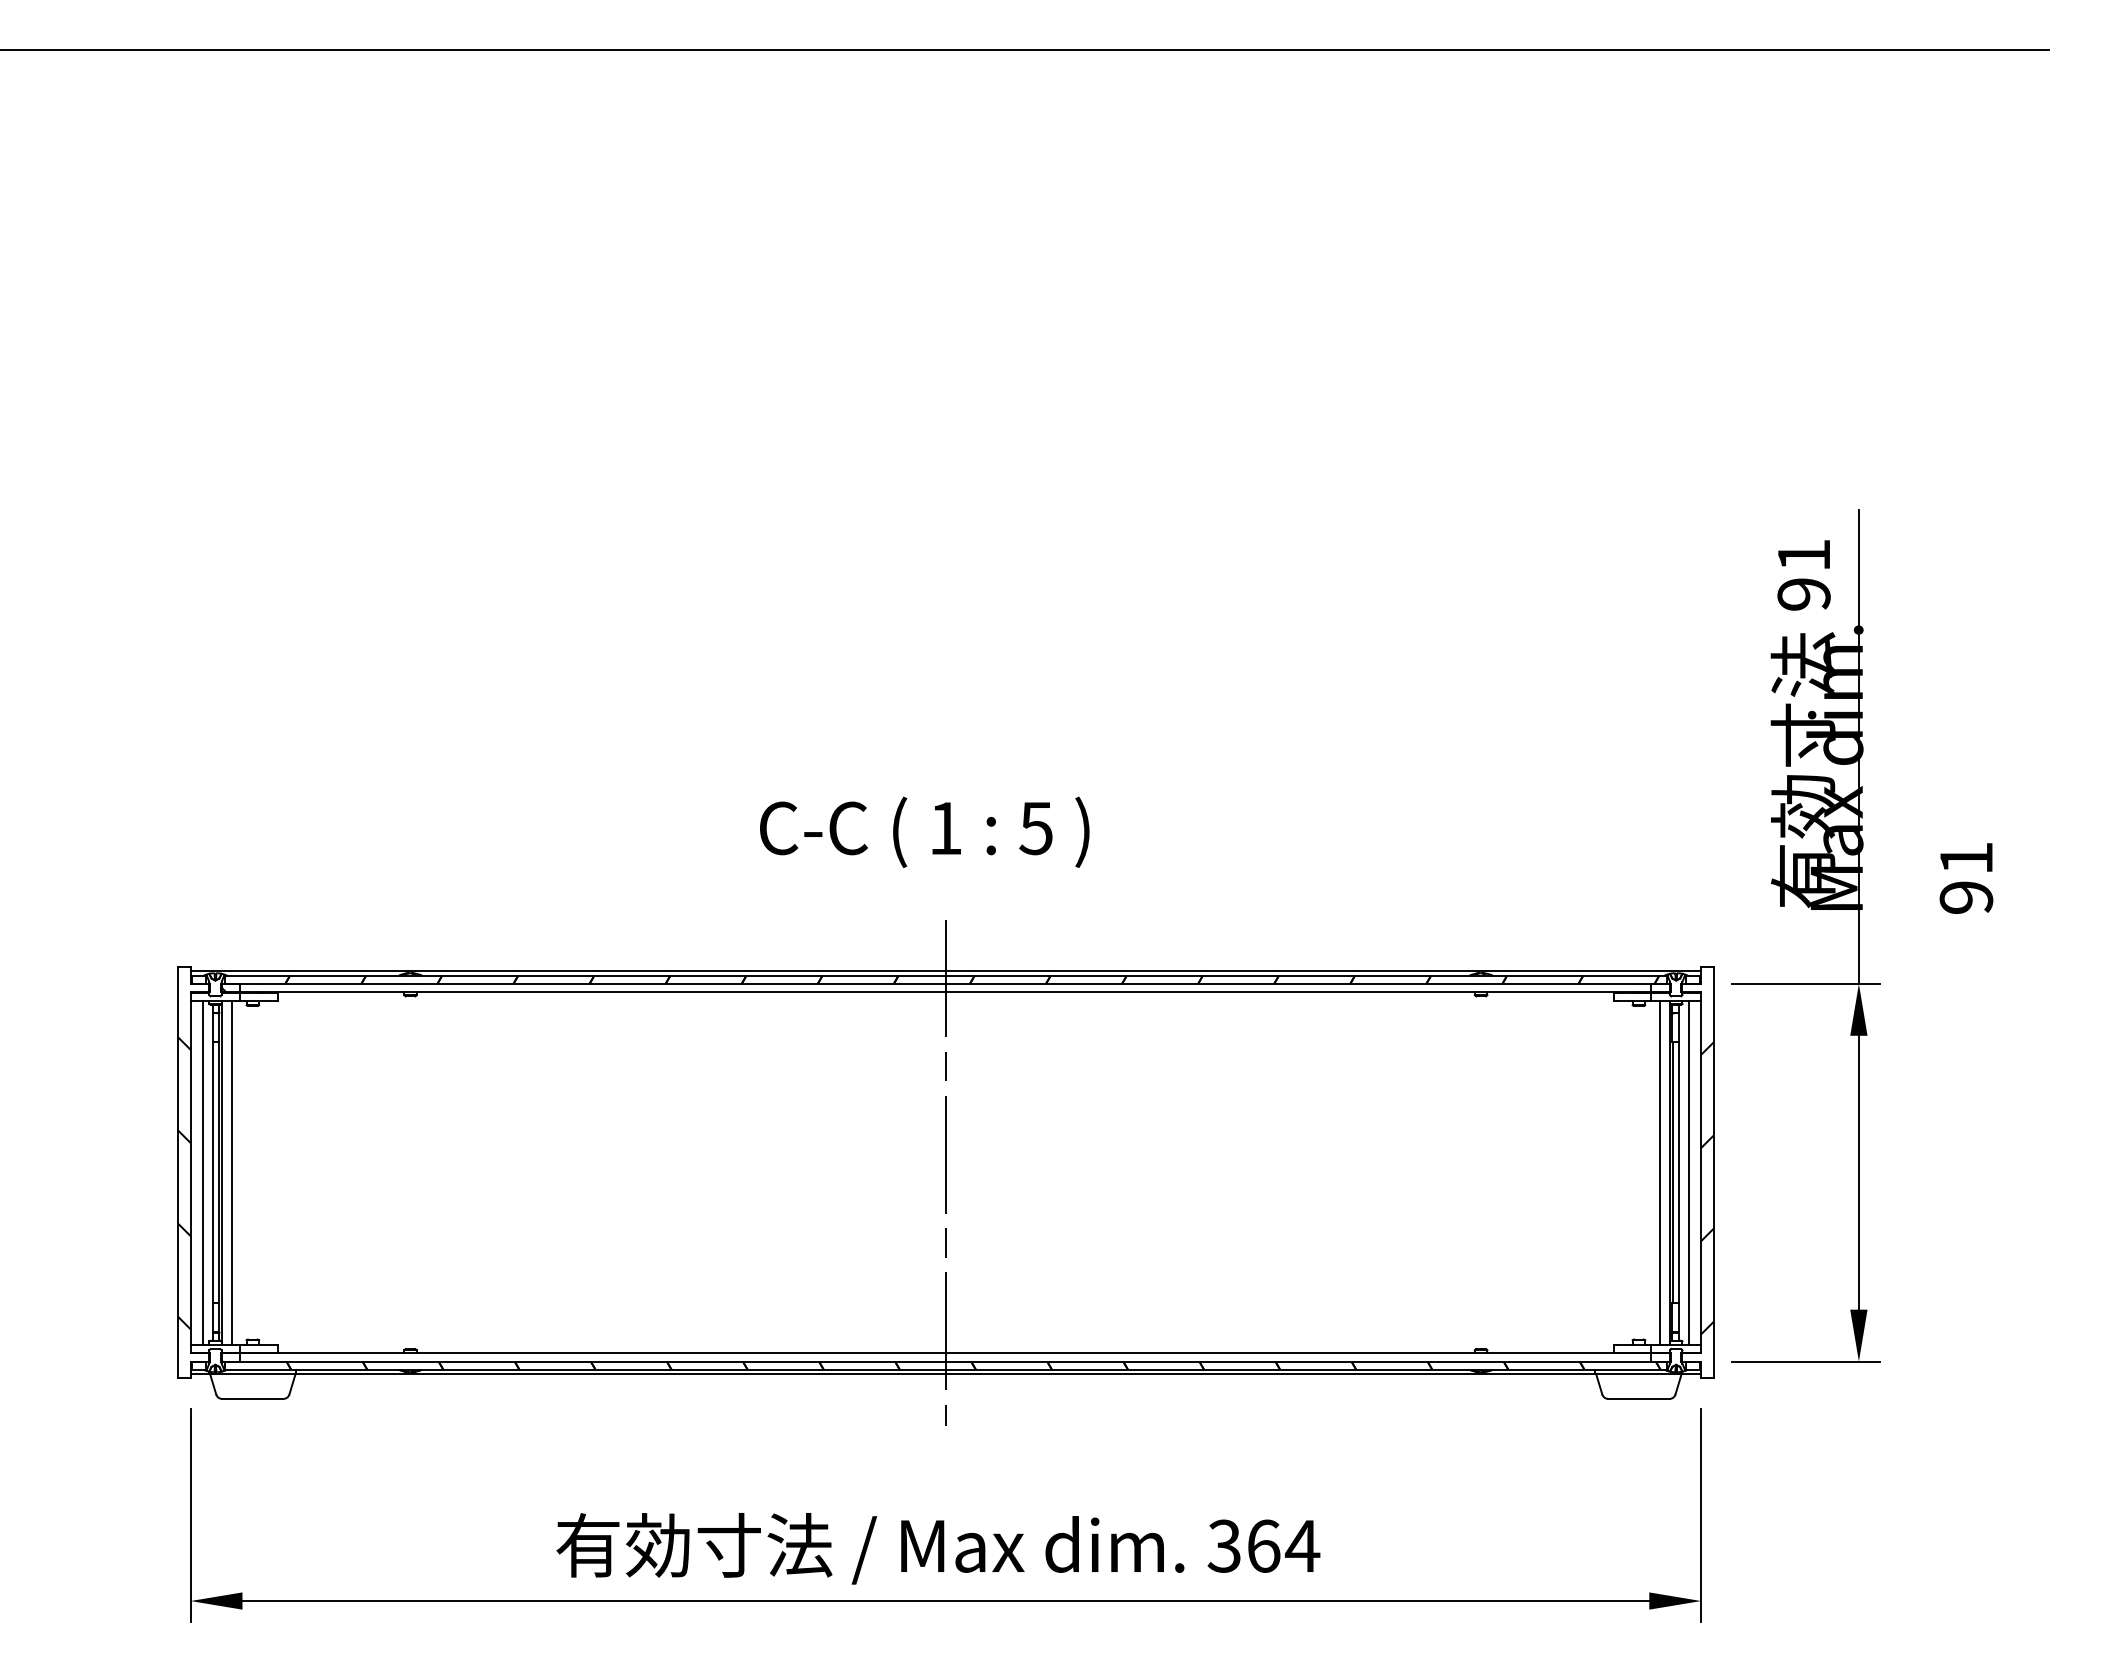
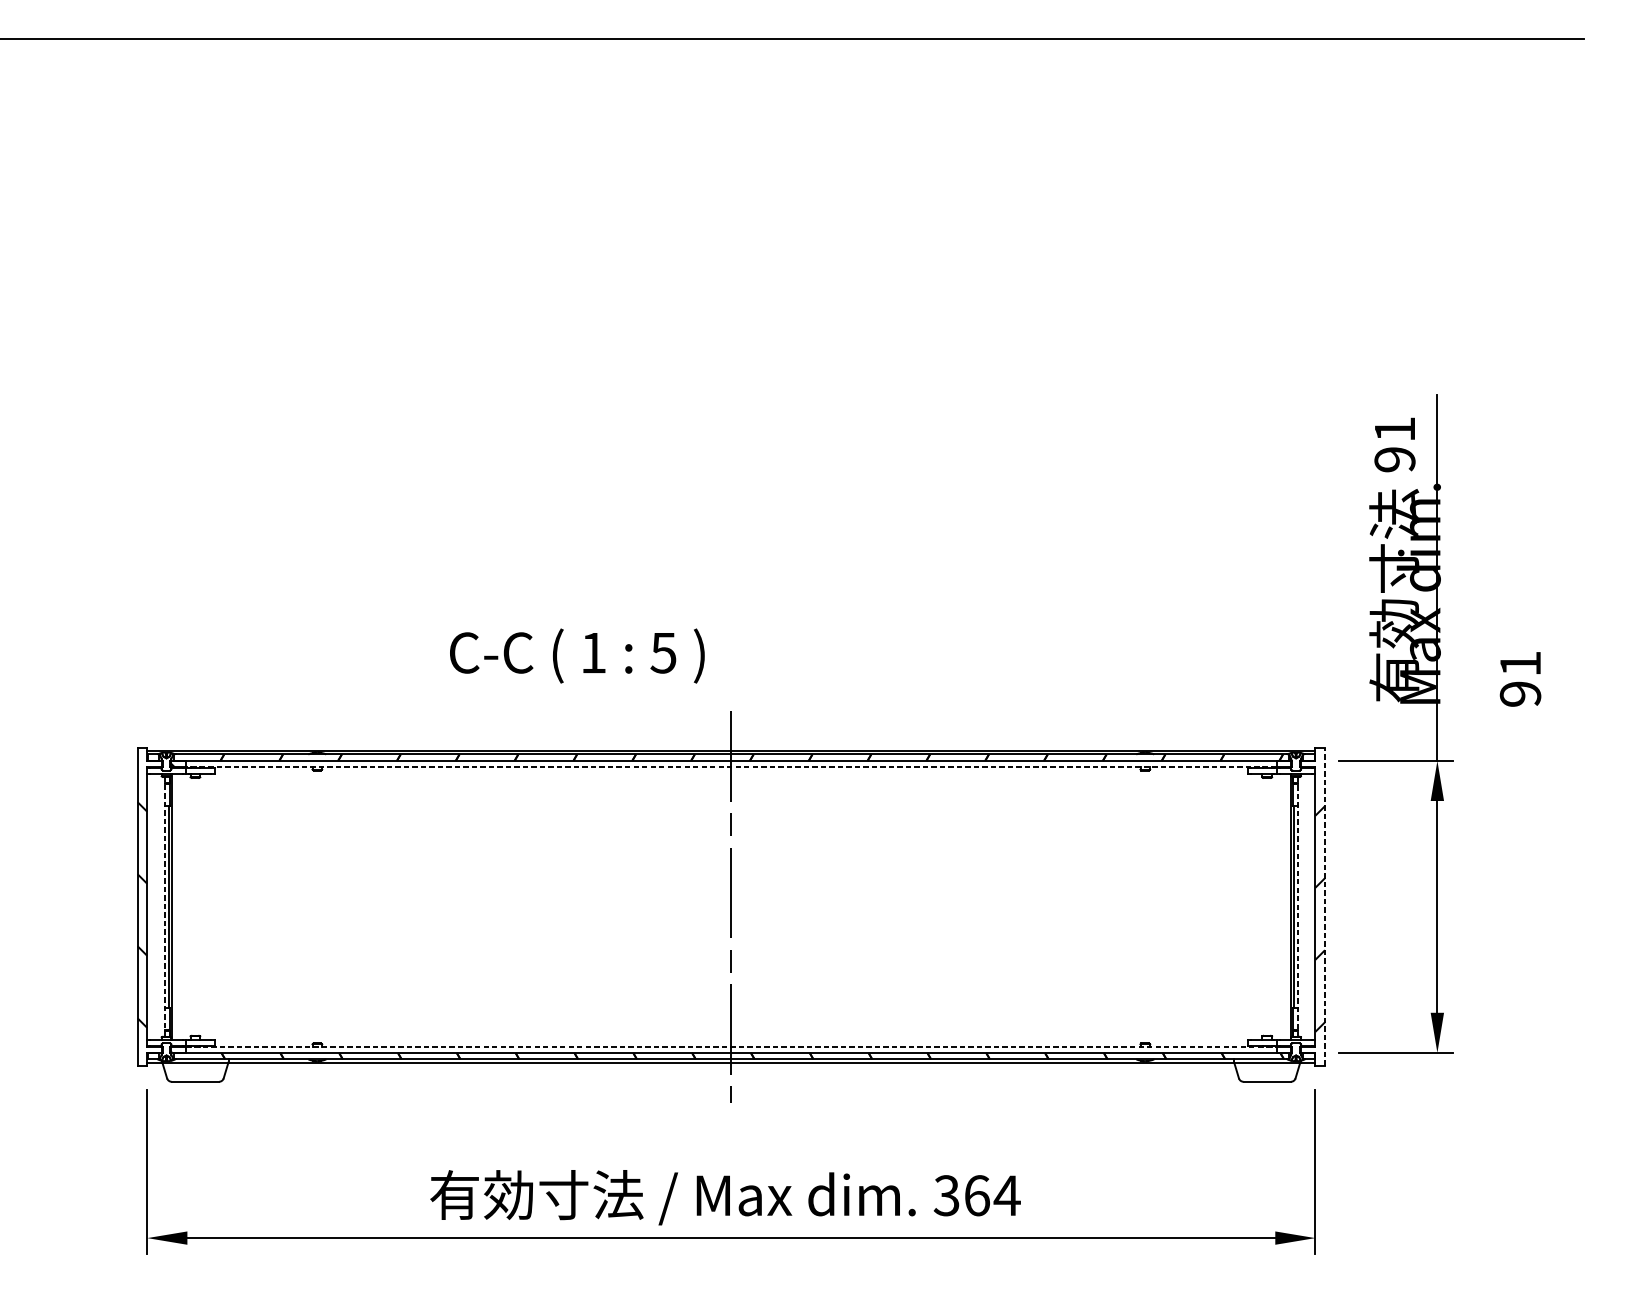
text: (924, 831) -> (577, 655), moved
line: (945, 992) -> (731, 767), solid -> dashed
line: (203, 1172) -> (157, 906), removed
line: (213, 1172) -> (164, 906), solid -> dashed
line: (232, 1172) -> (179, 906), removed
line: (1659, 1172) -> (1283, 906), removed
line: (1688, 1172) -> (1305, 906), removed
line: (1713, 1172) -> (1324, 906), solid -> dashed
line: (1678, 1173) -> (1297, 907), solid -> dashed
line: (946, 1353) -> (731, 1046), solid -> dashed

